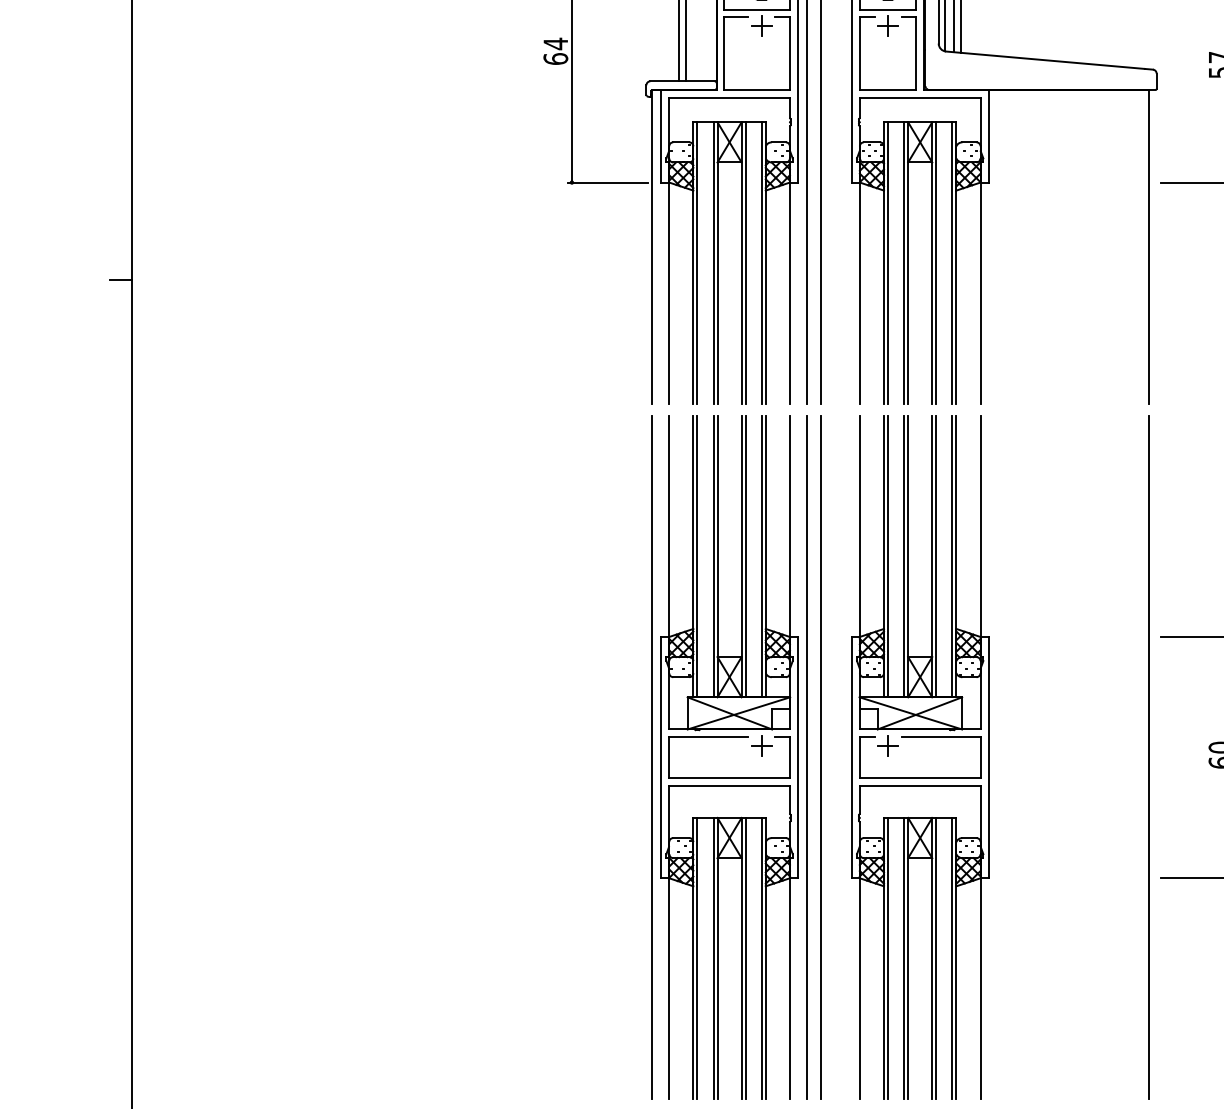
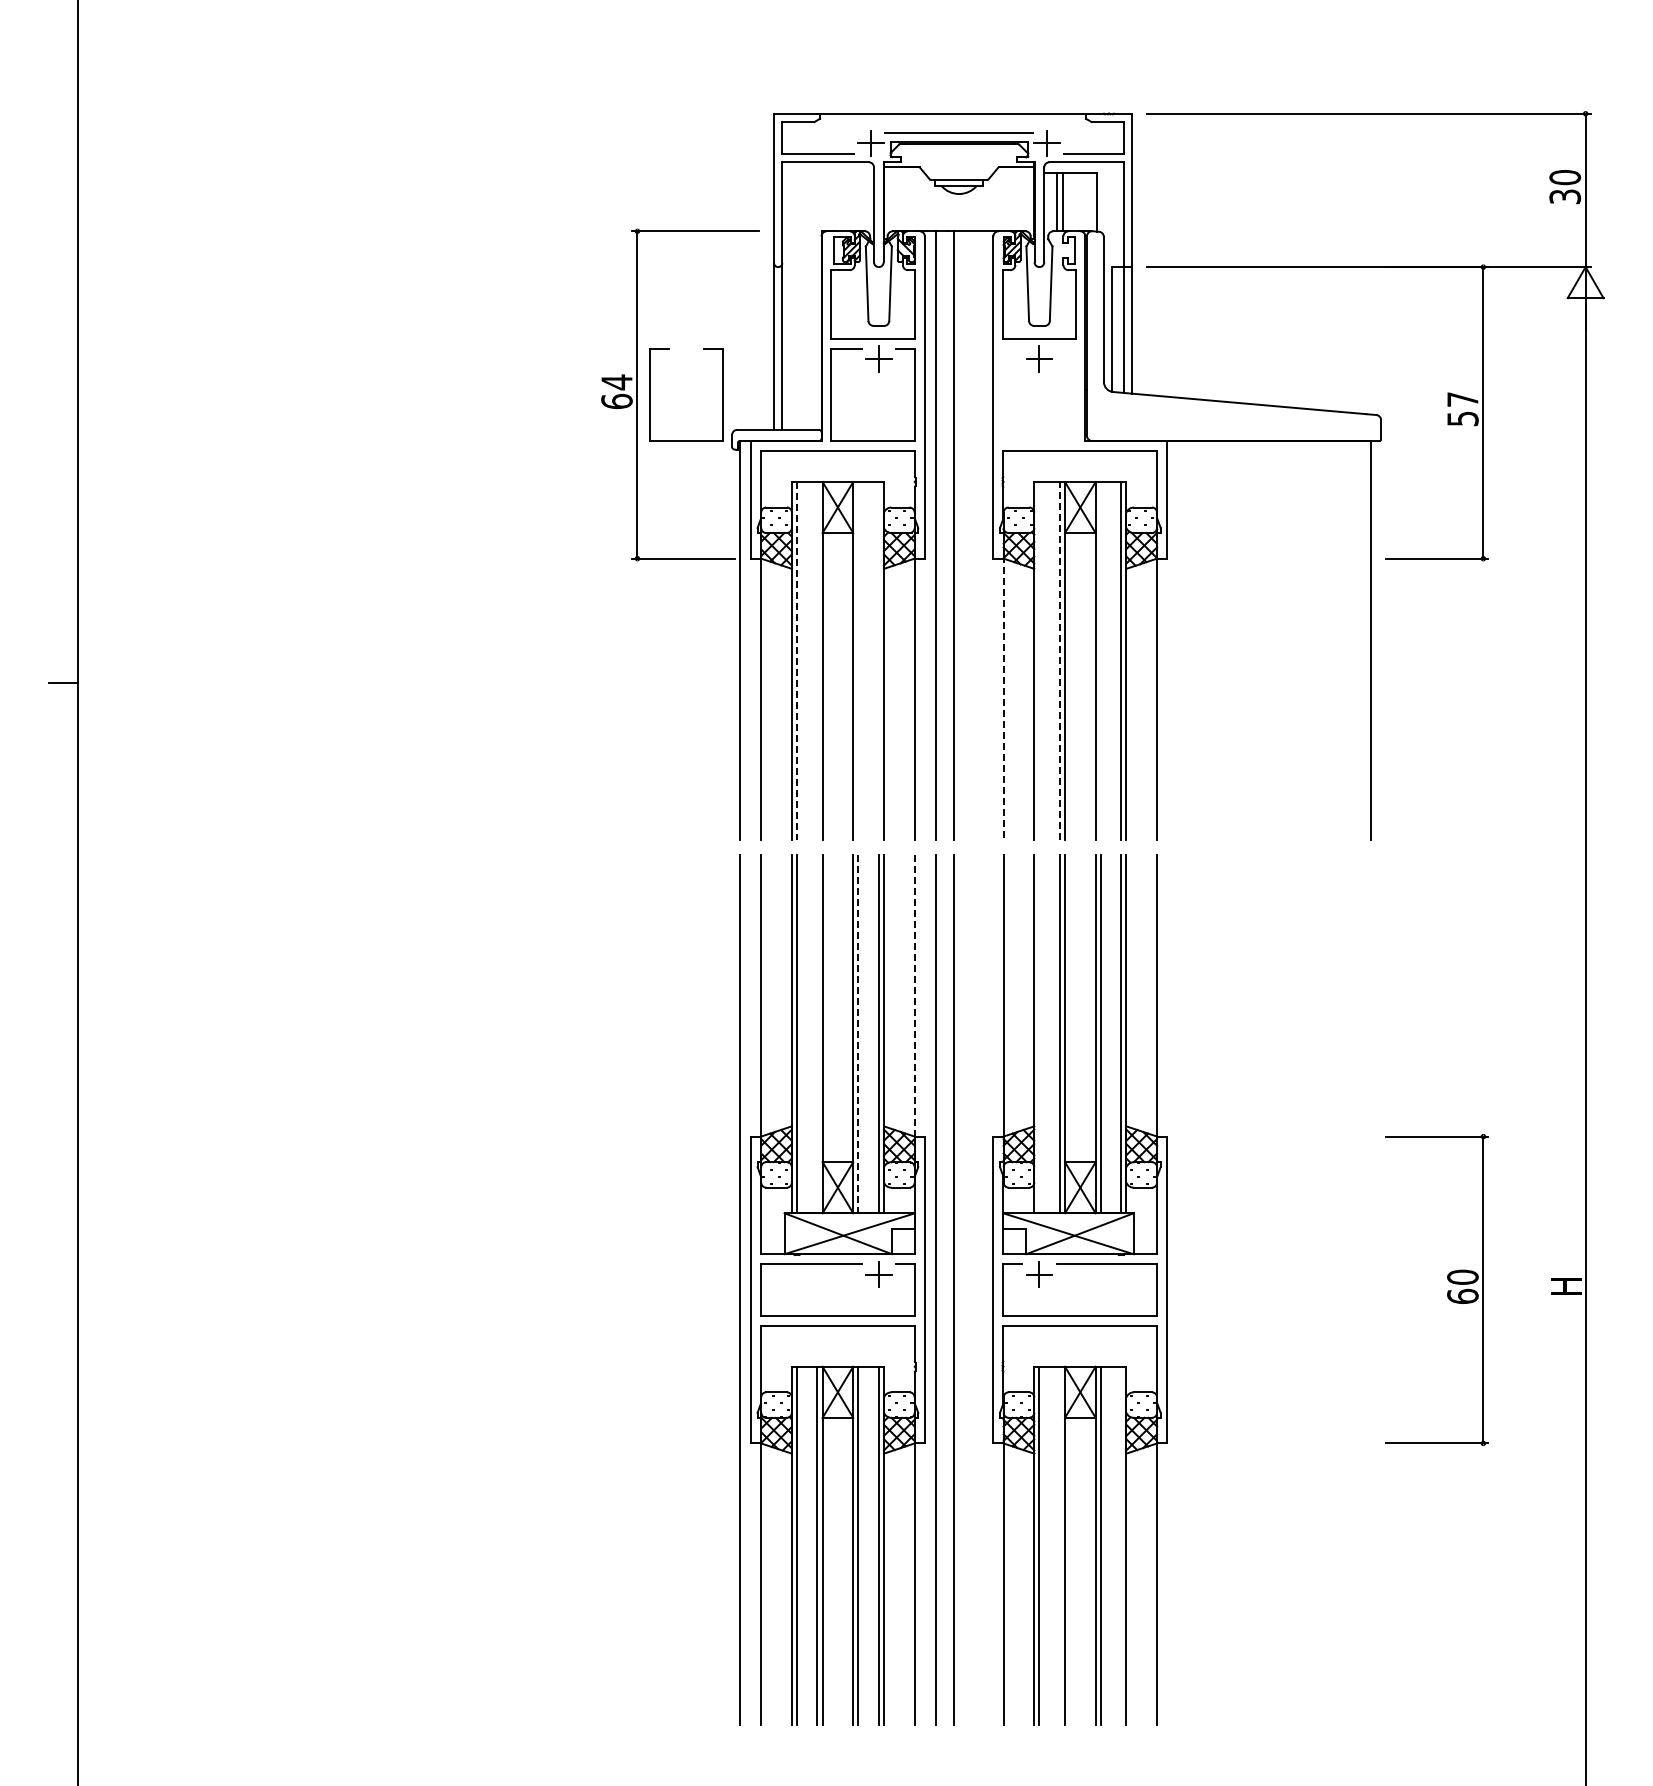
part: (859, 53) -> (650, 394), moved
line: (713, 262) -> (817, 660), removed
line: (745, 262) -> (858, 660), removed
line: (761, 262) -> (878, 660), removed
line: (888, 262) -> (1039, 660), removed
line: (903, 262) -> (1059, 660), solid -> dashed
line: (936, 262) -> (1100, 660), removed
line: (697, 263) -> (797, 661), solid -> dashed
line: (859, 292) -> (1003, 698), solid -> dashed
line: (789, 527) -> (914, 997), solid -> dashed
line: (713, 556) -> (817, 1034), removed
line: (745, 556) -> (858, 1034), solid -> dashed
line: (888, 556) -> (1039, 1034), removed
line: (1148, 757) -> (1370, 1289), removed
line: (903, 958) -> (1059, 1545), removed
line: (952, 958) -> (1121, 1545), removed

